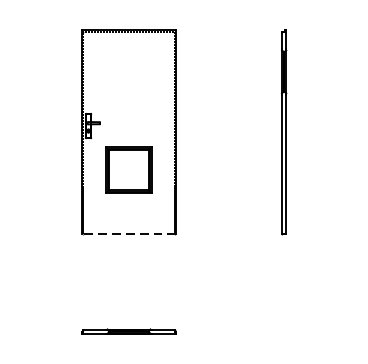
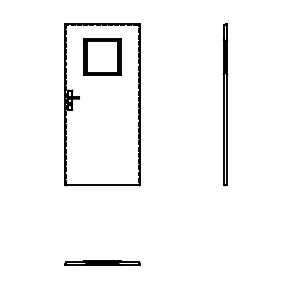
part: (129, 169) -> (102, 56), moved
line: (127, 233) -> (101, 185), dashed -> solid

